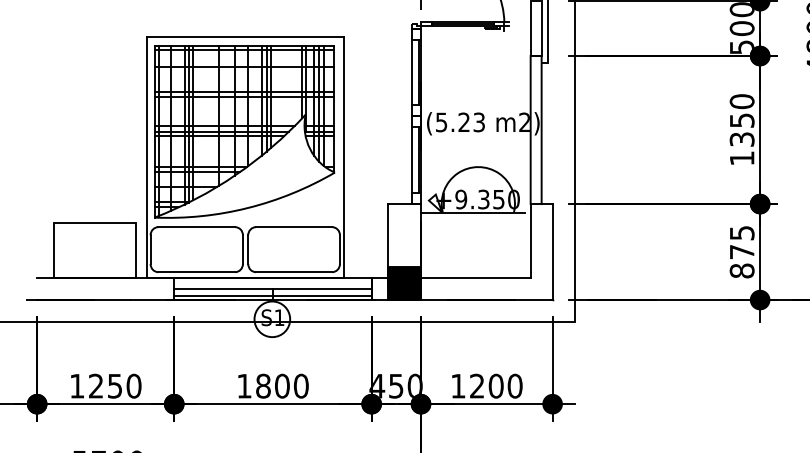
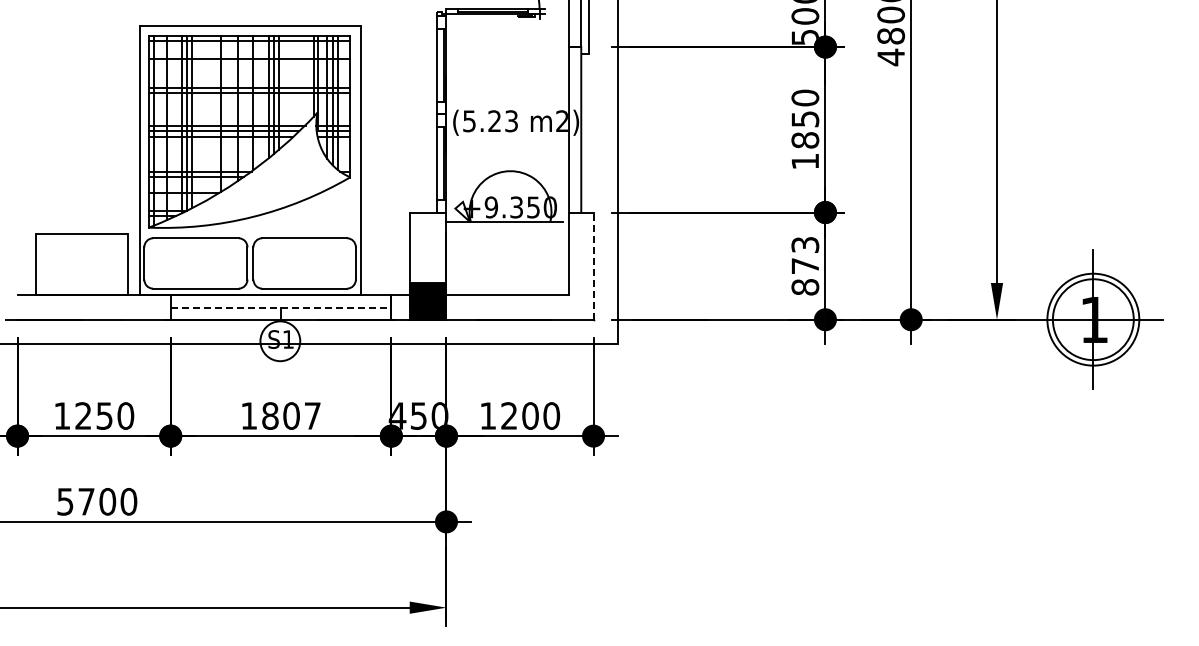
text: (742, 139) -> (805, 140), 1350 -> 1850
text: (741, 232) -> (804, 244), 875 -> 873
line: (552, 252) -> (593, 266), solid -> dashed
line: (273, 289) -> (281, 307), solid -> dashed
line: (272, 295) -> (280, 314), removed
text: (301, 385) -> (312, 415), 1800 -> 1807

